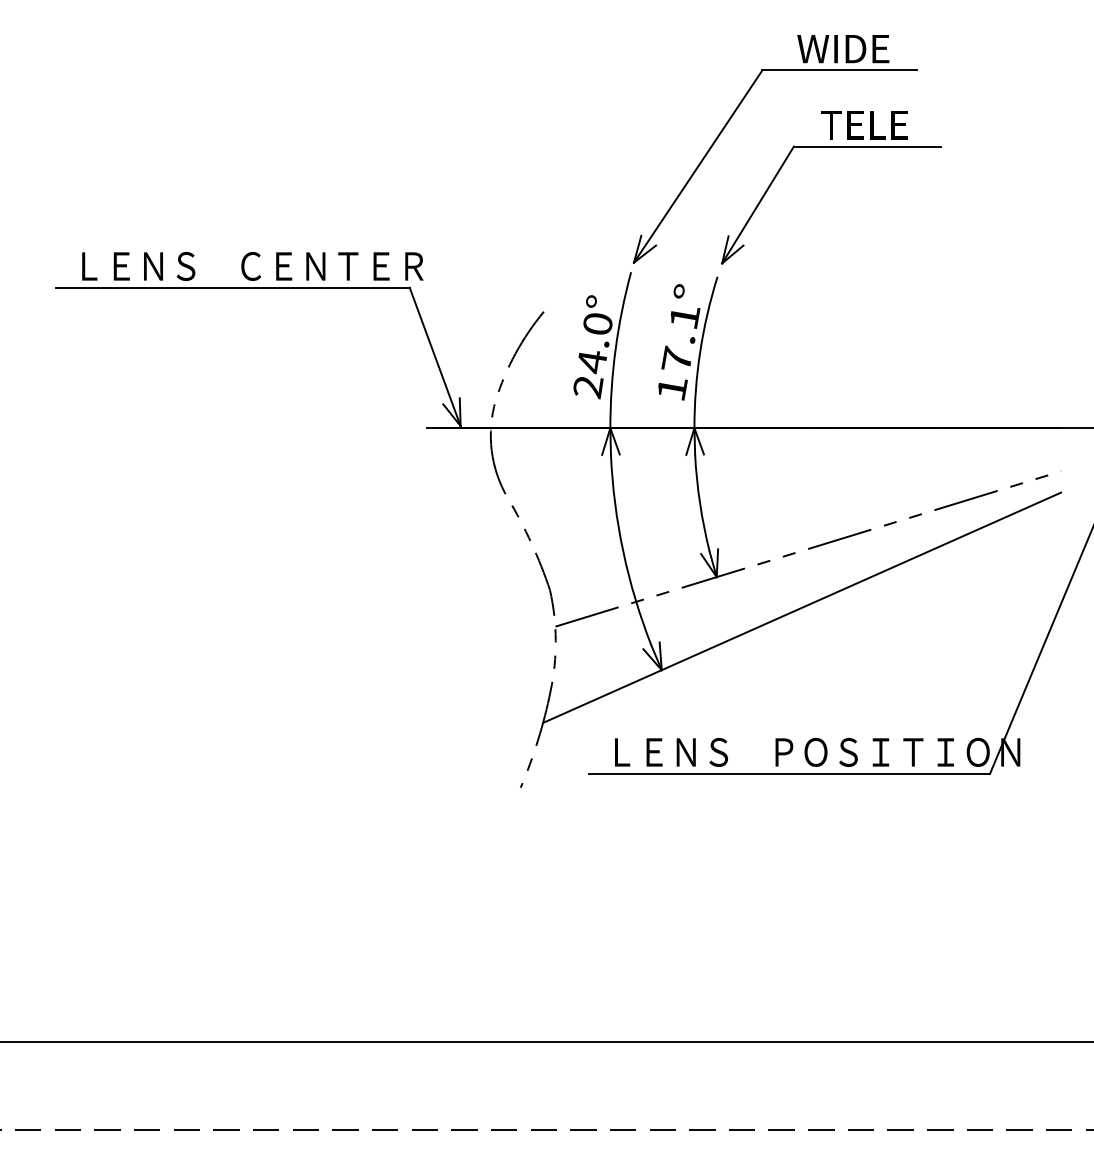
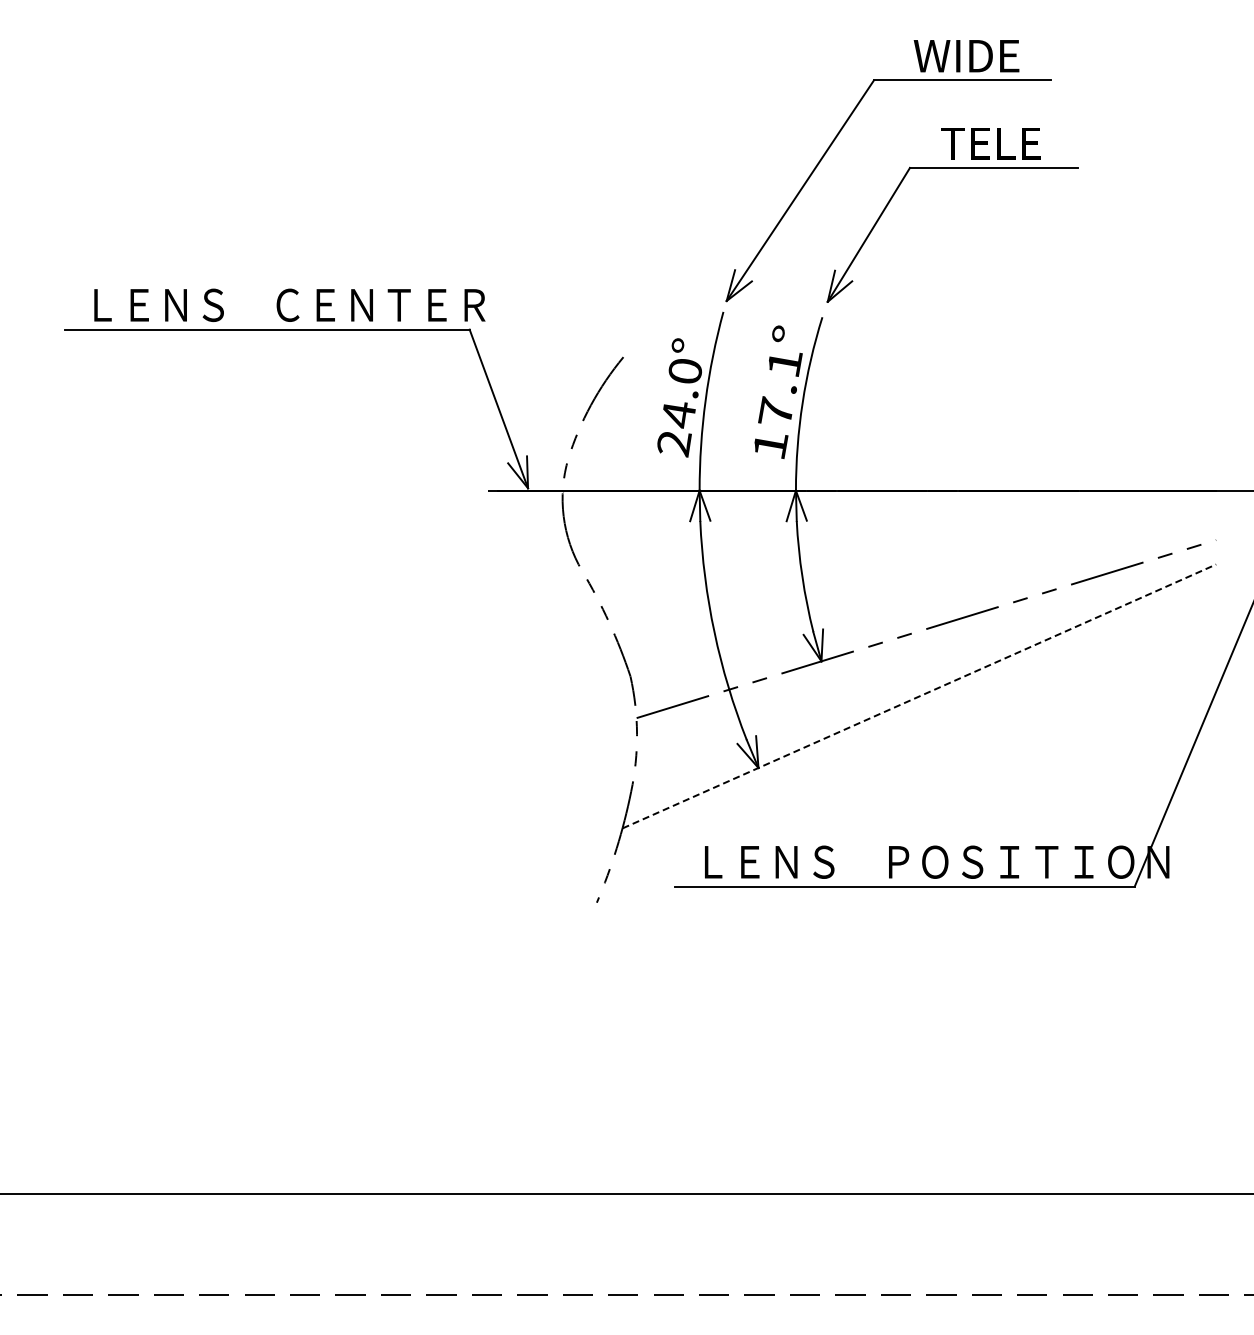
line: (802, 607) -> (919, 696), solid -> dashed

